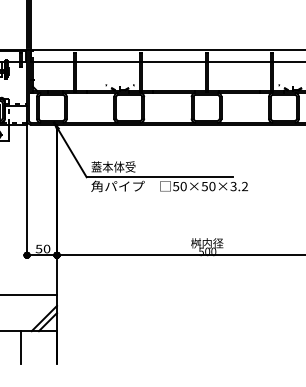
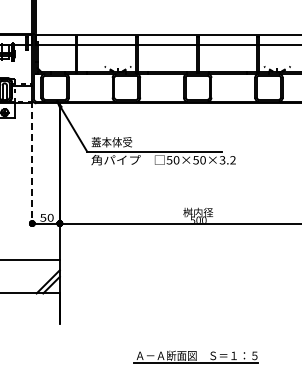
line: (27, 188) -> (32, 162), solid -> dashed
line: (20, 347) -> (26, 308), removed

